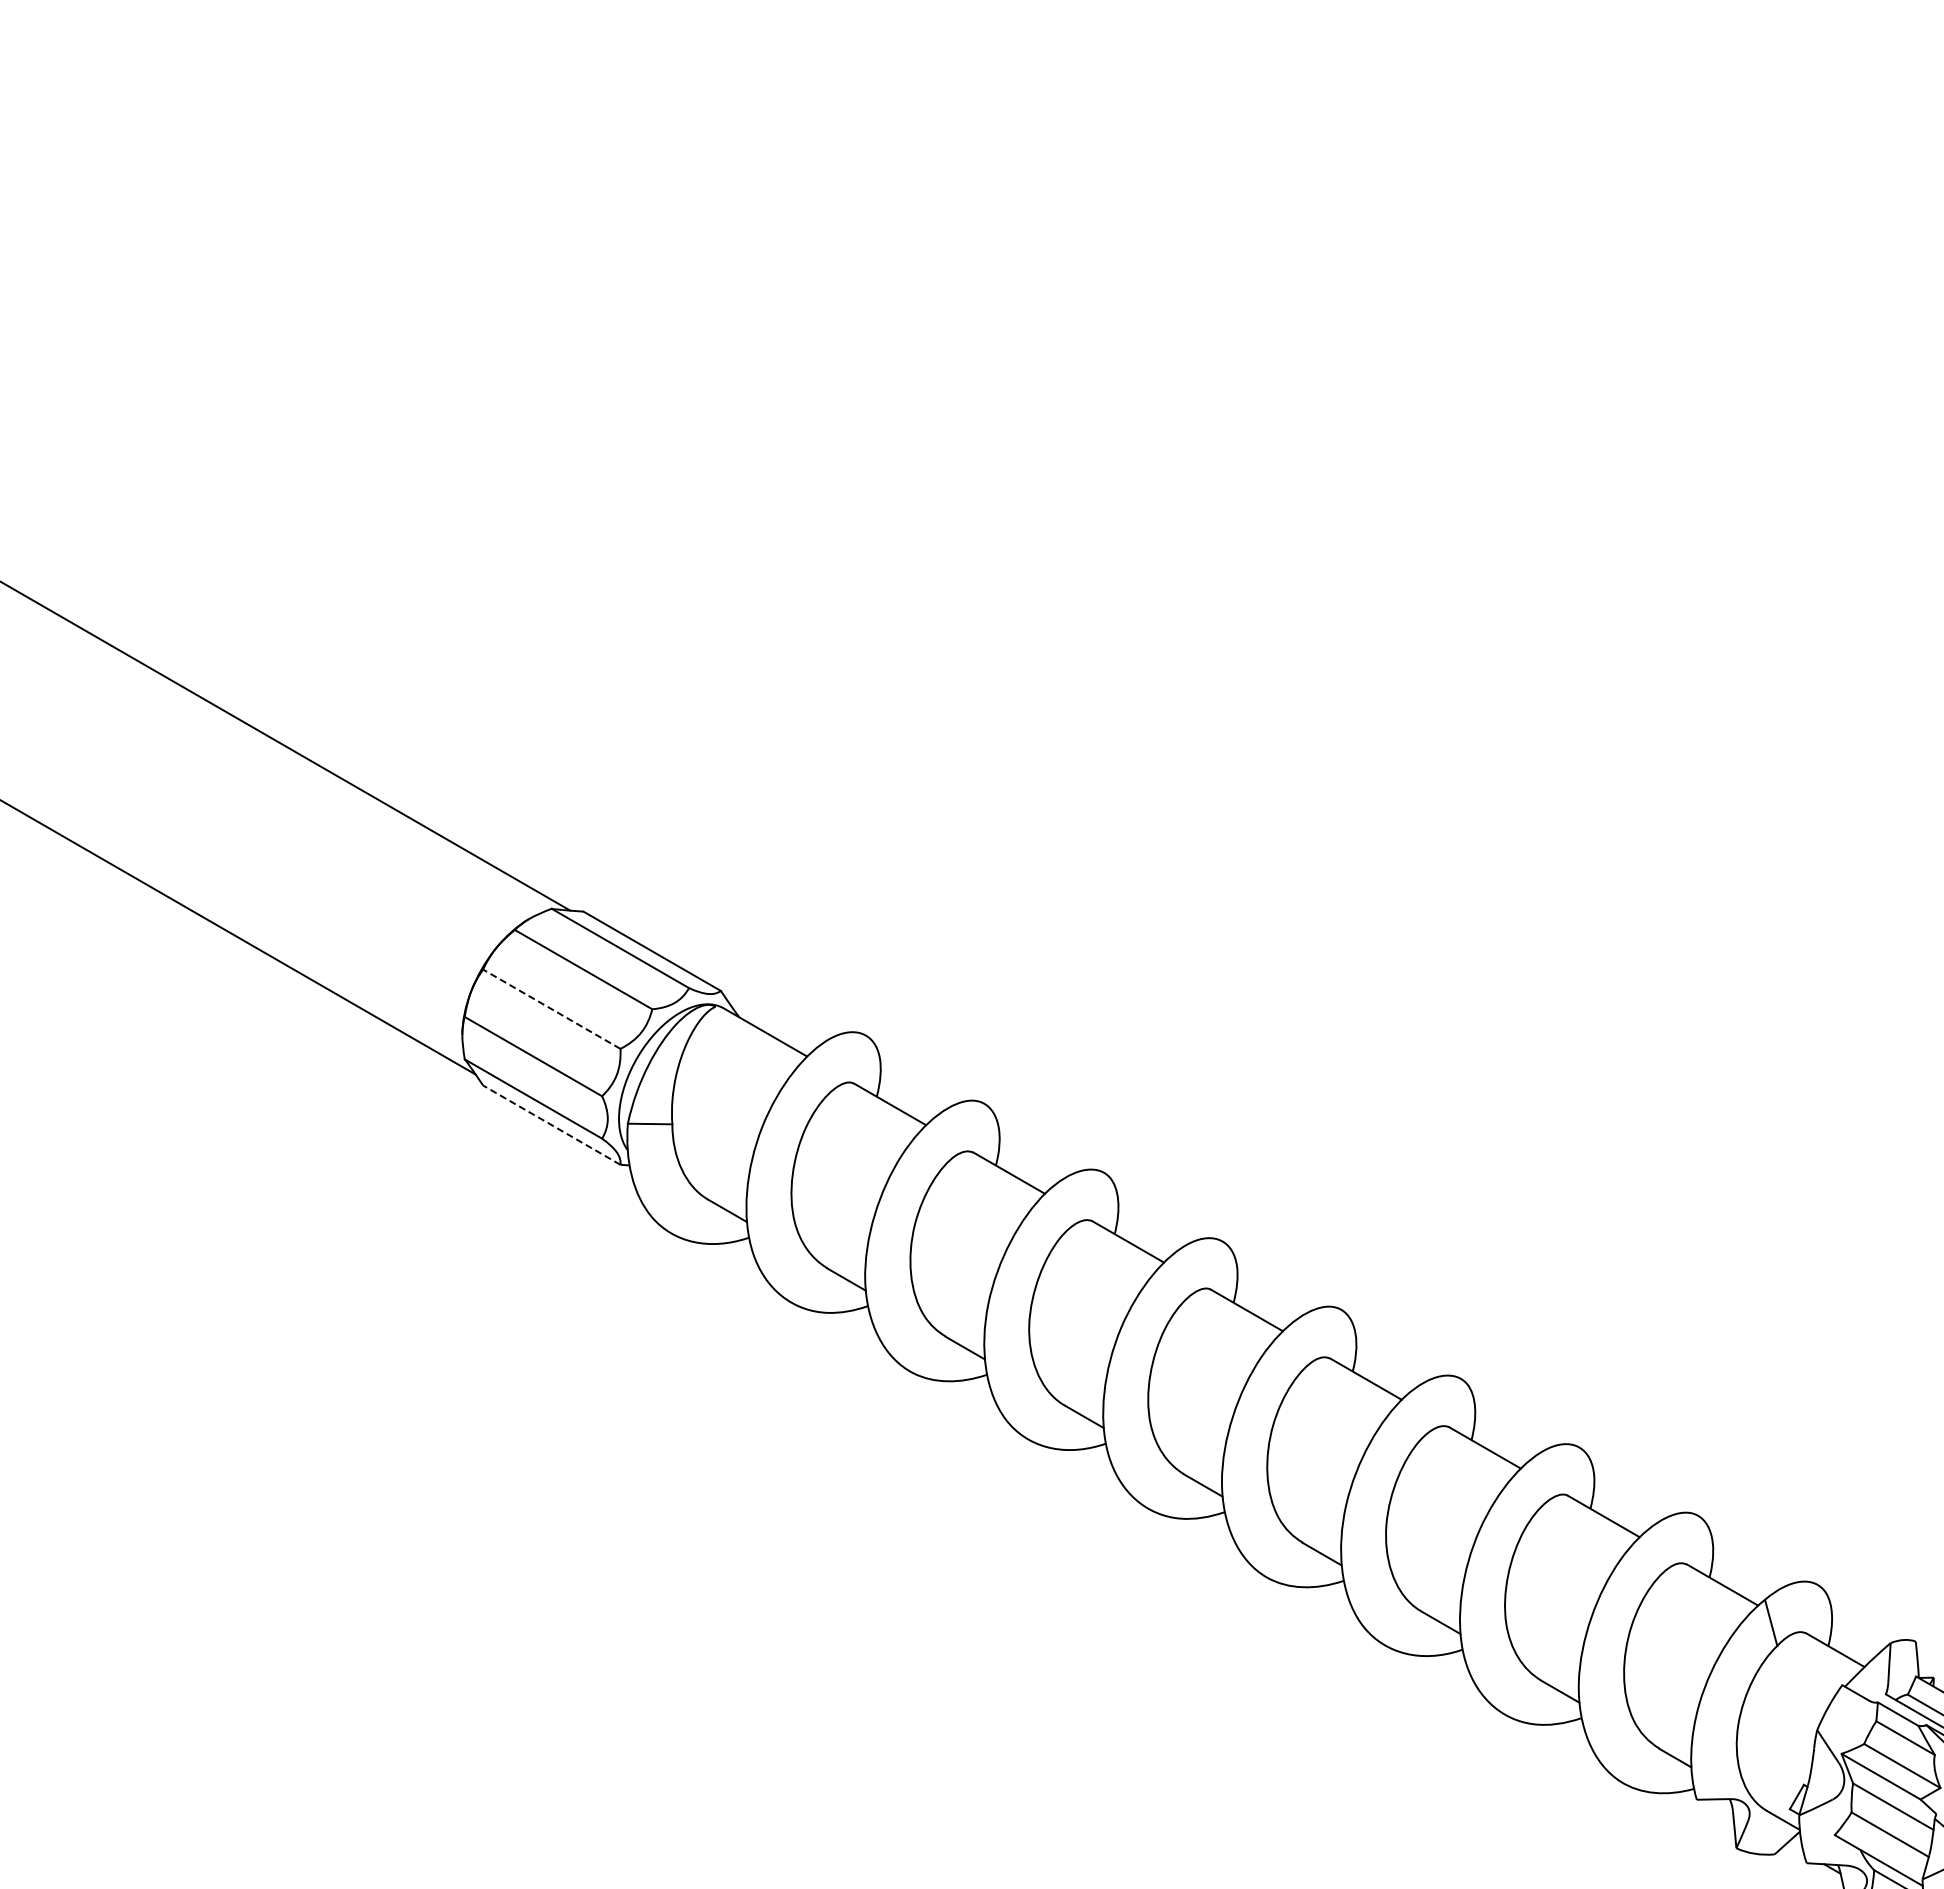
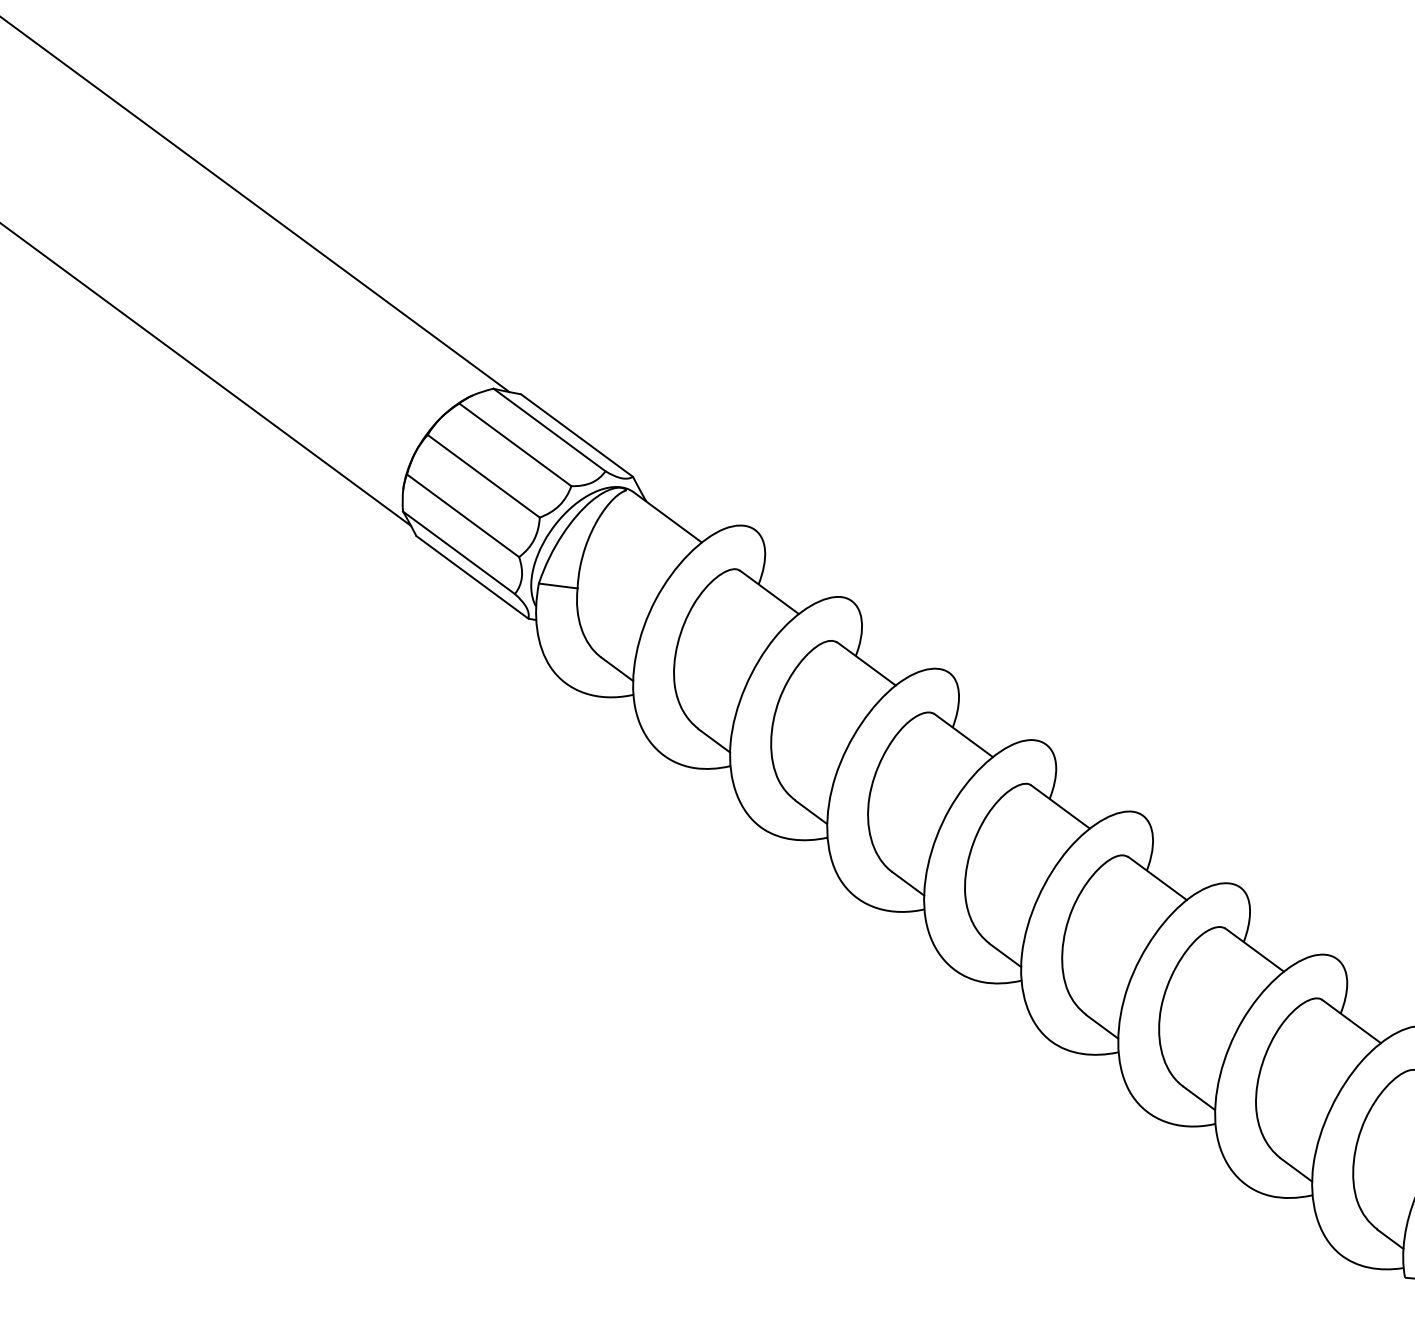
line: (551, 1008) -> (483, 475), dashed -> solid
line: (551, 1124) -> (472, 576), dashed -> solid

